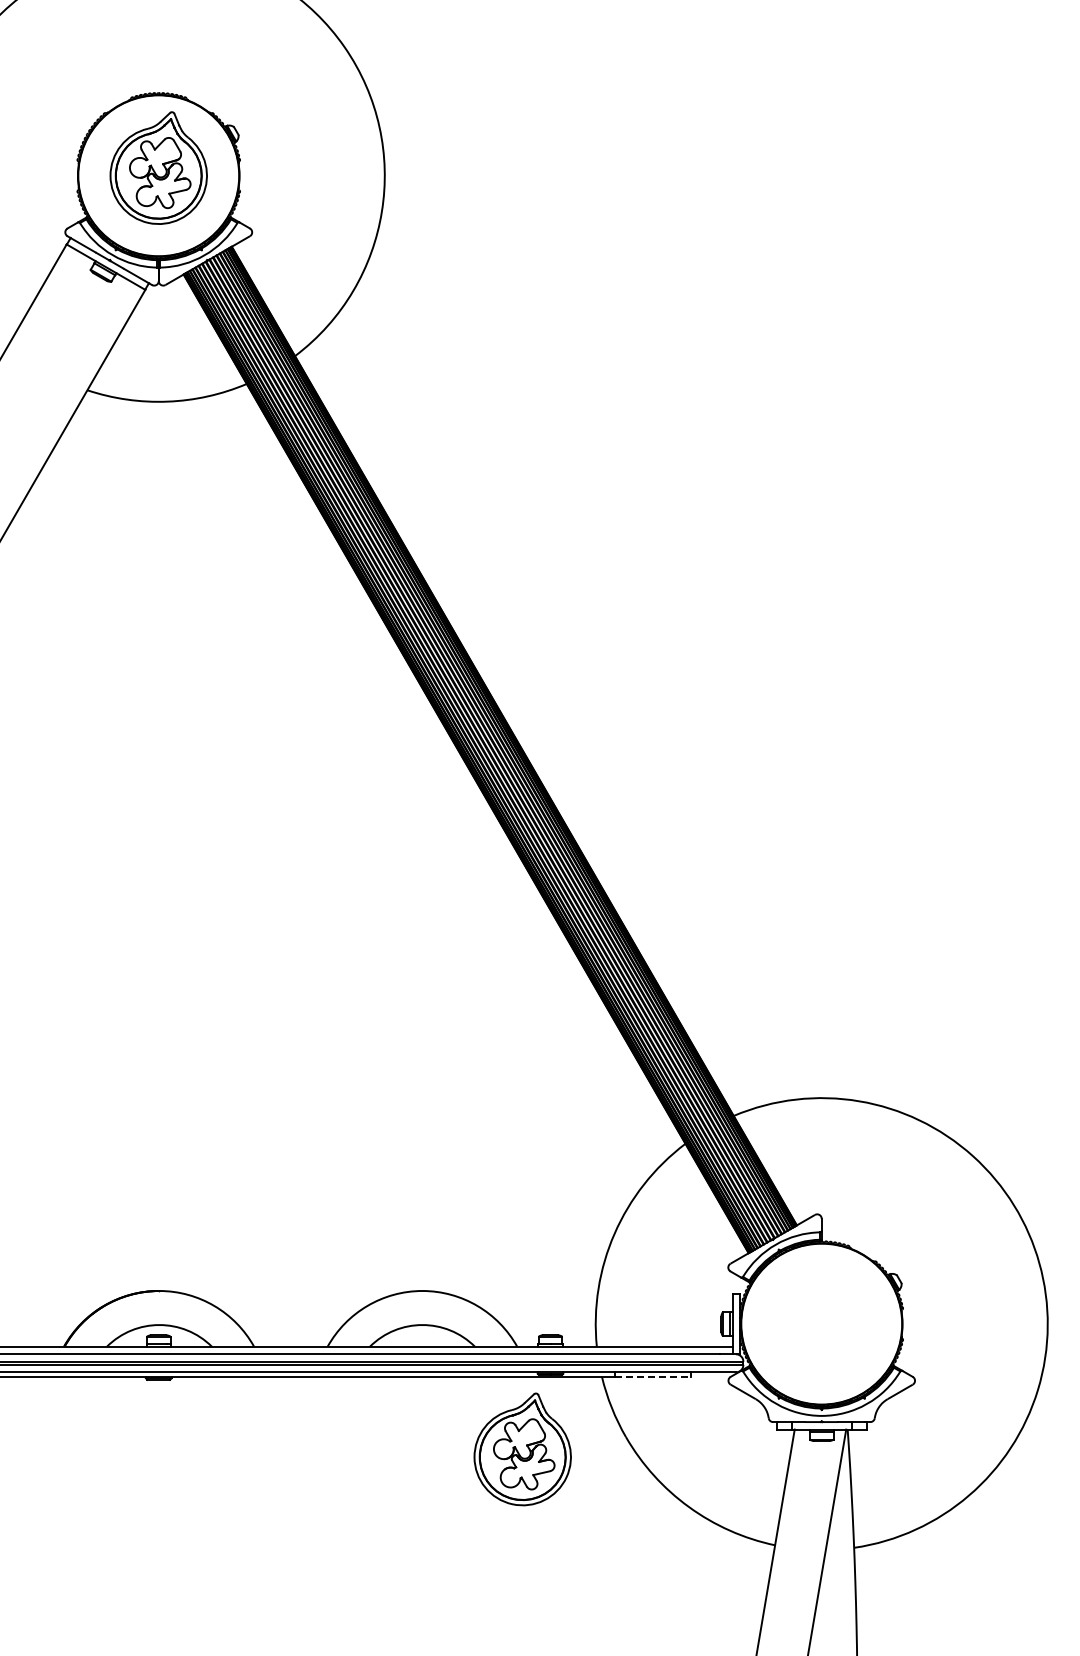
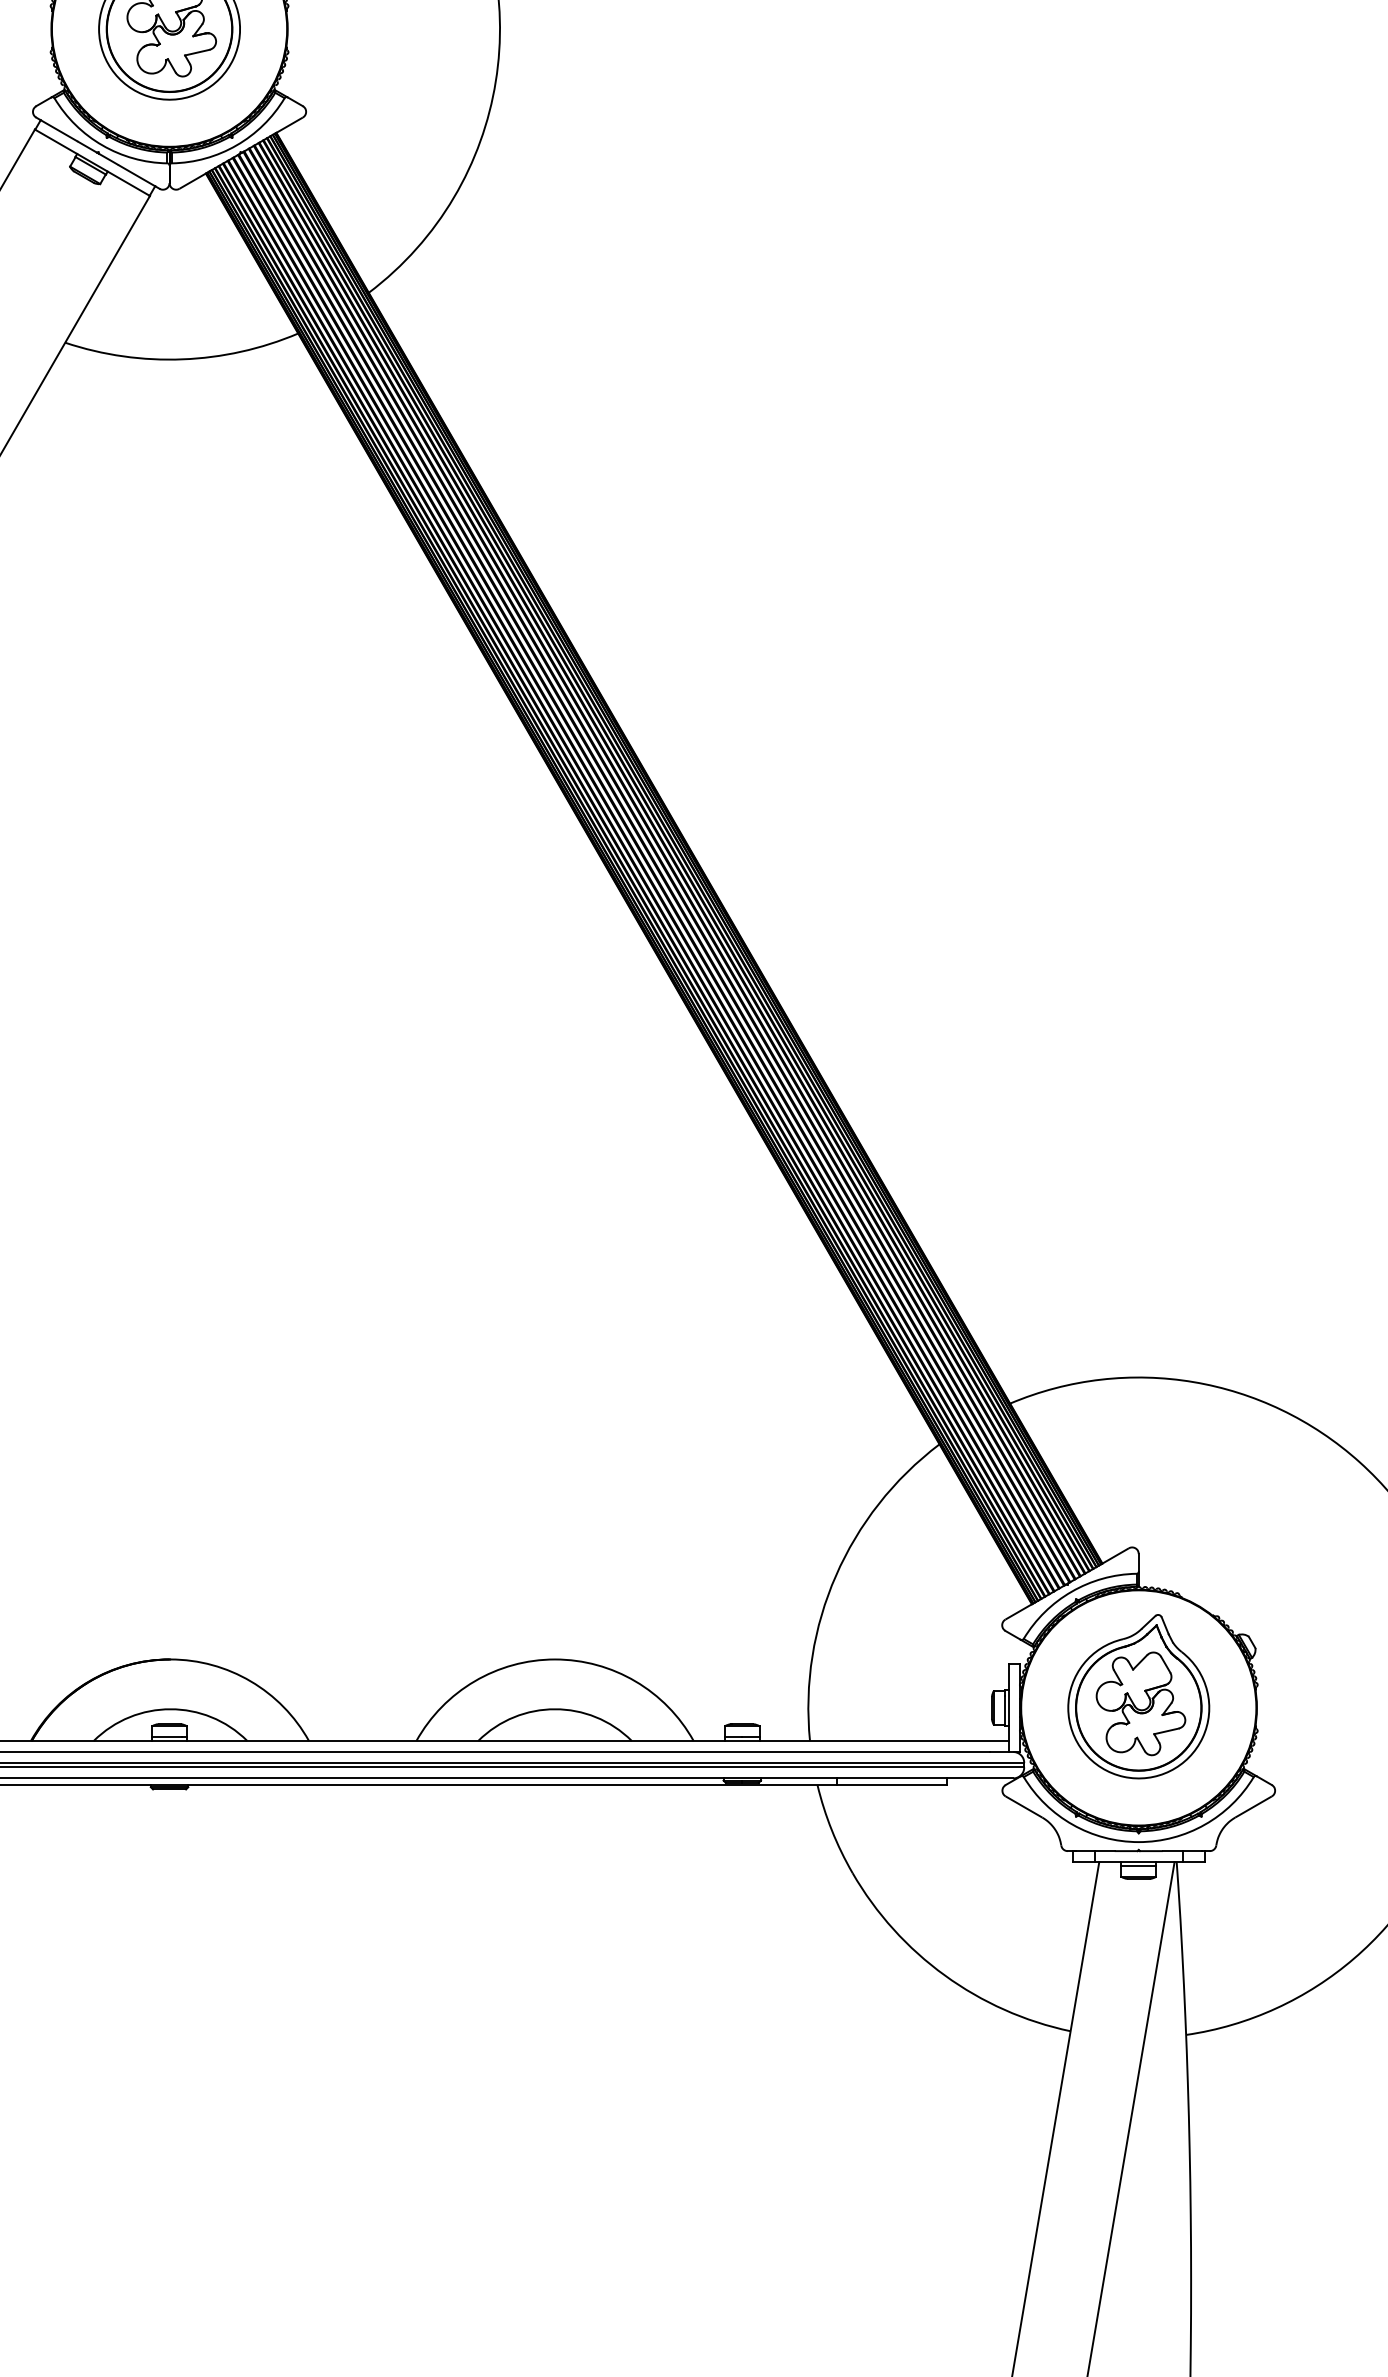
line: (652, 1376) -> (891, 1784), dashed -> solid
part: (522, 1449) -> (1138, 1696), moved

